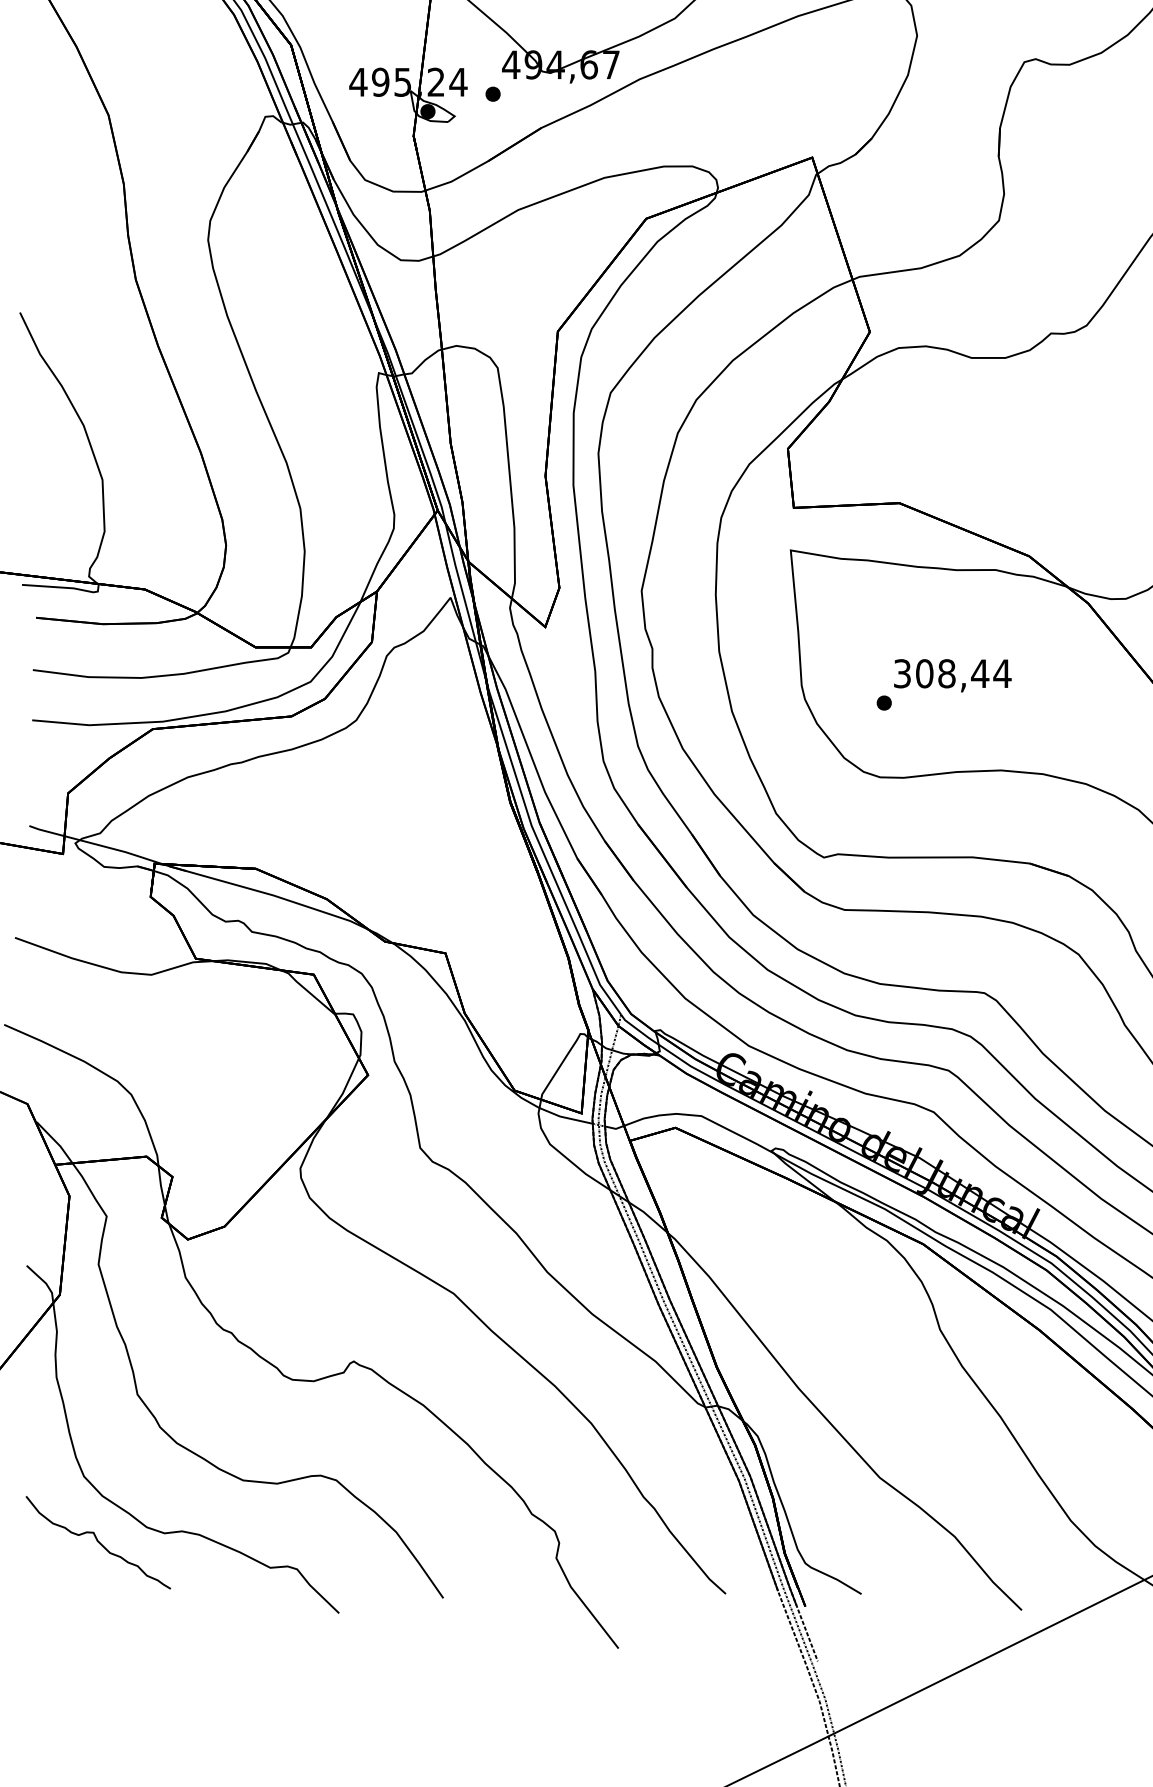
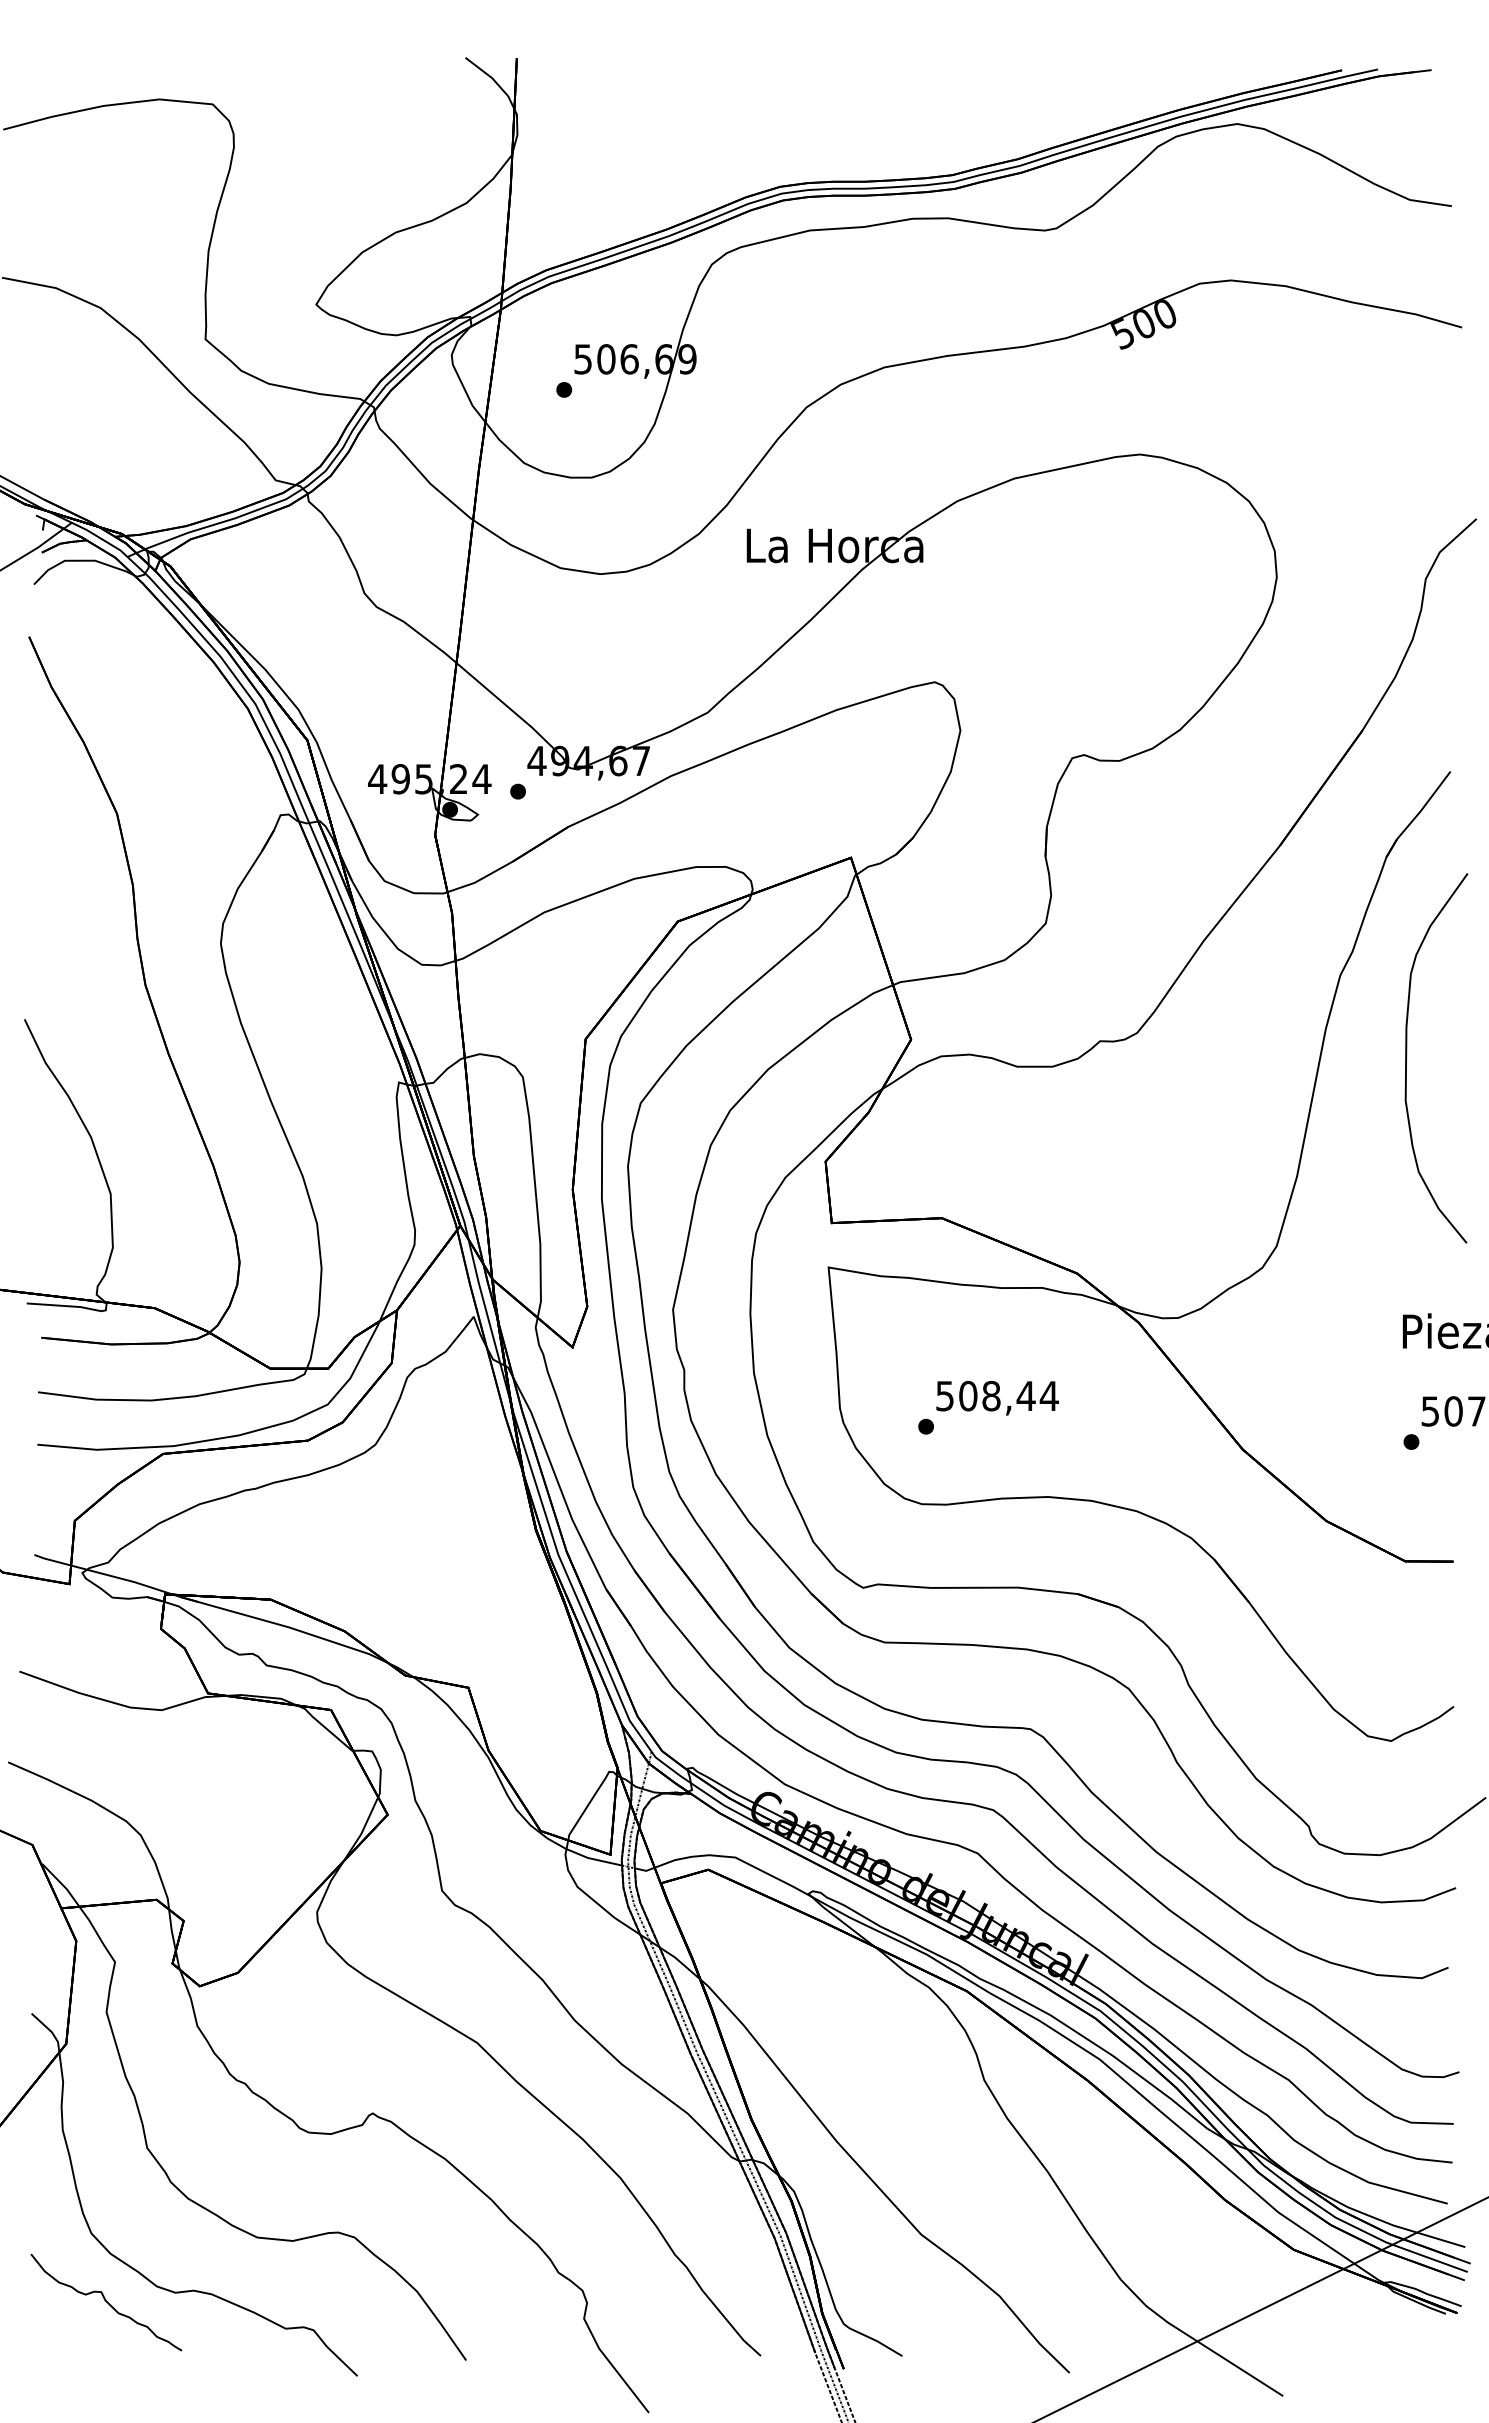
text: (901, 673) -> (944, 1395), 308,44 -> 508,44

